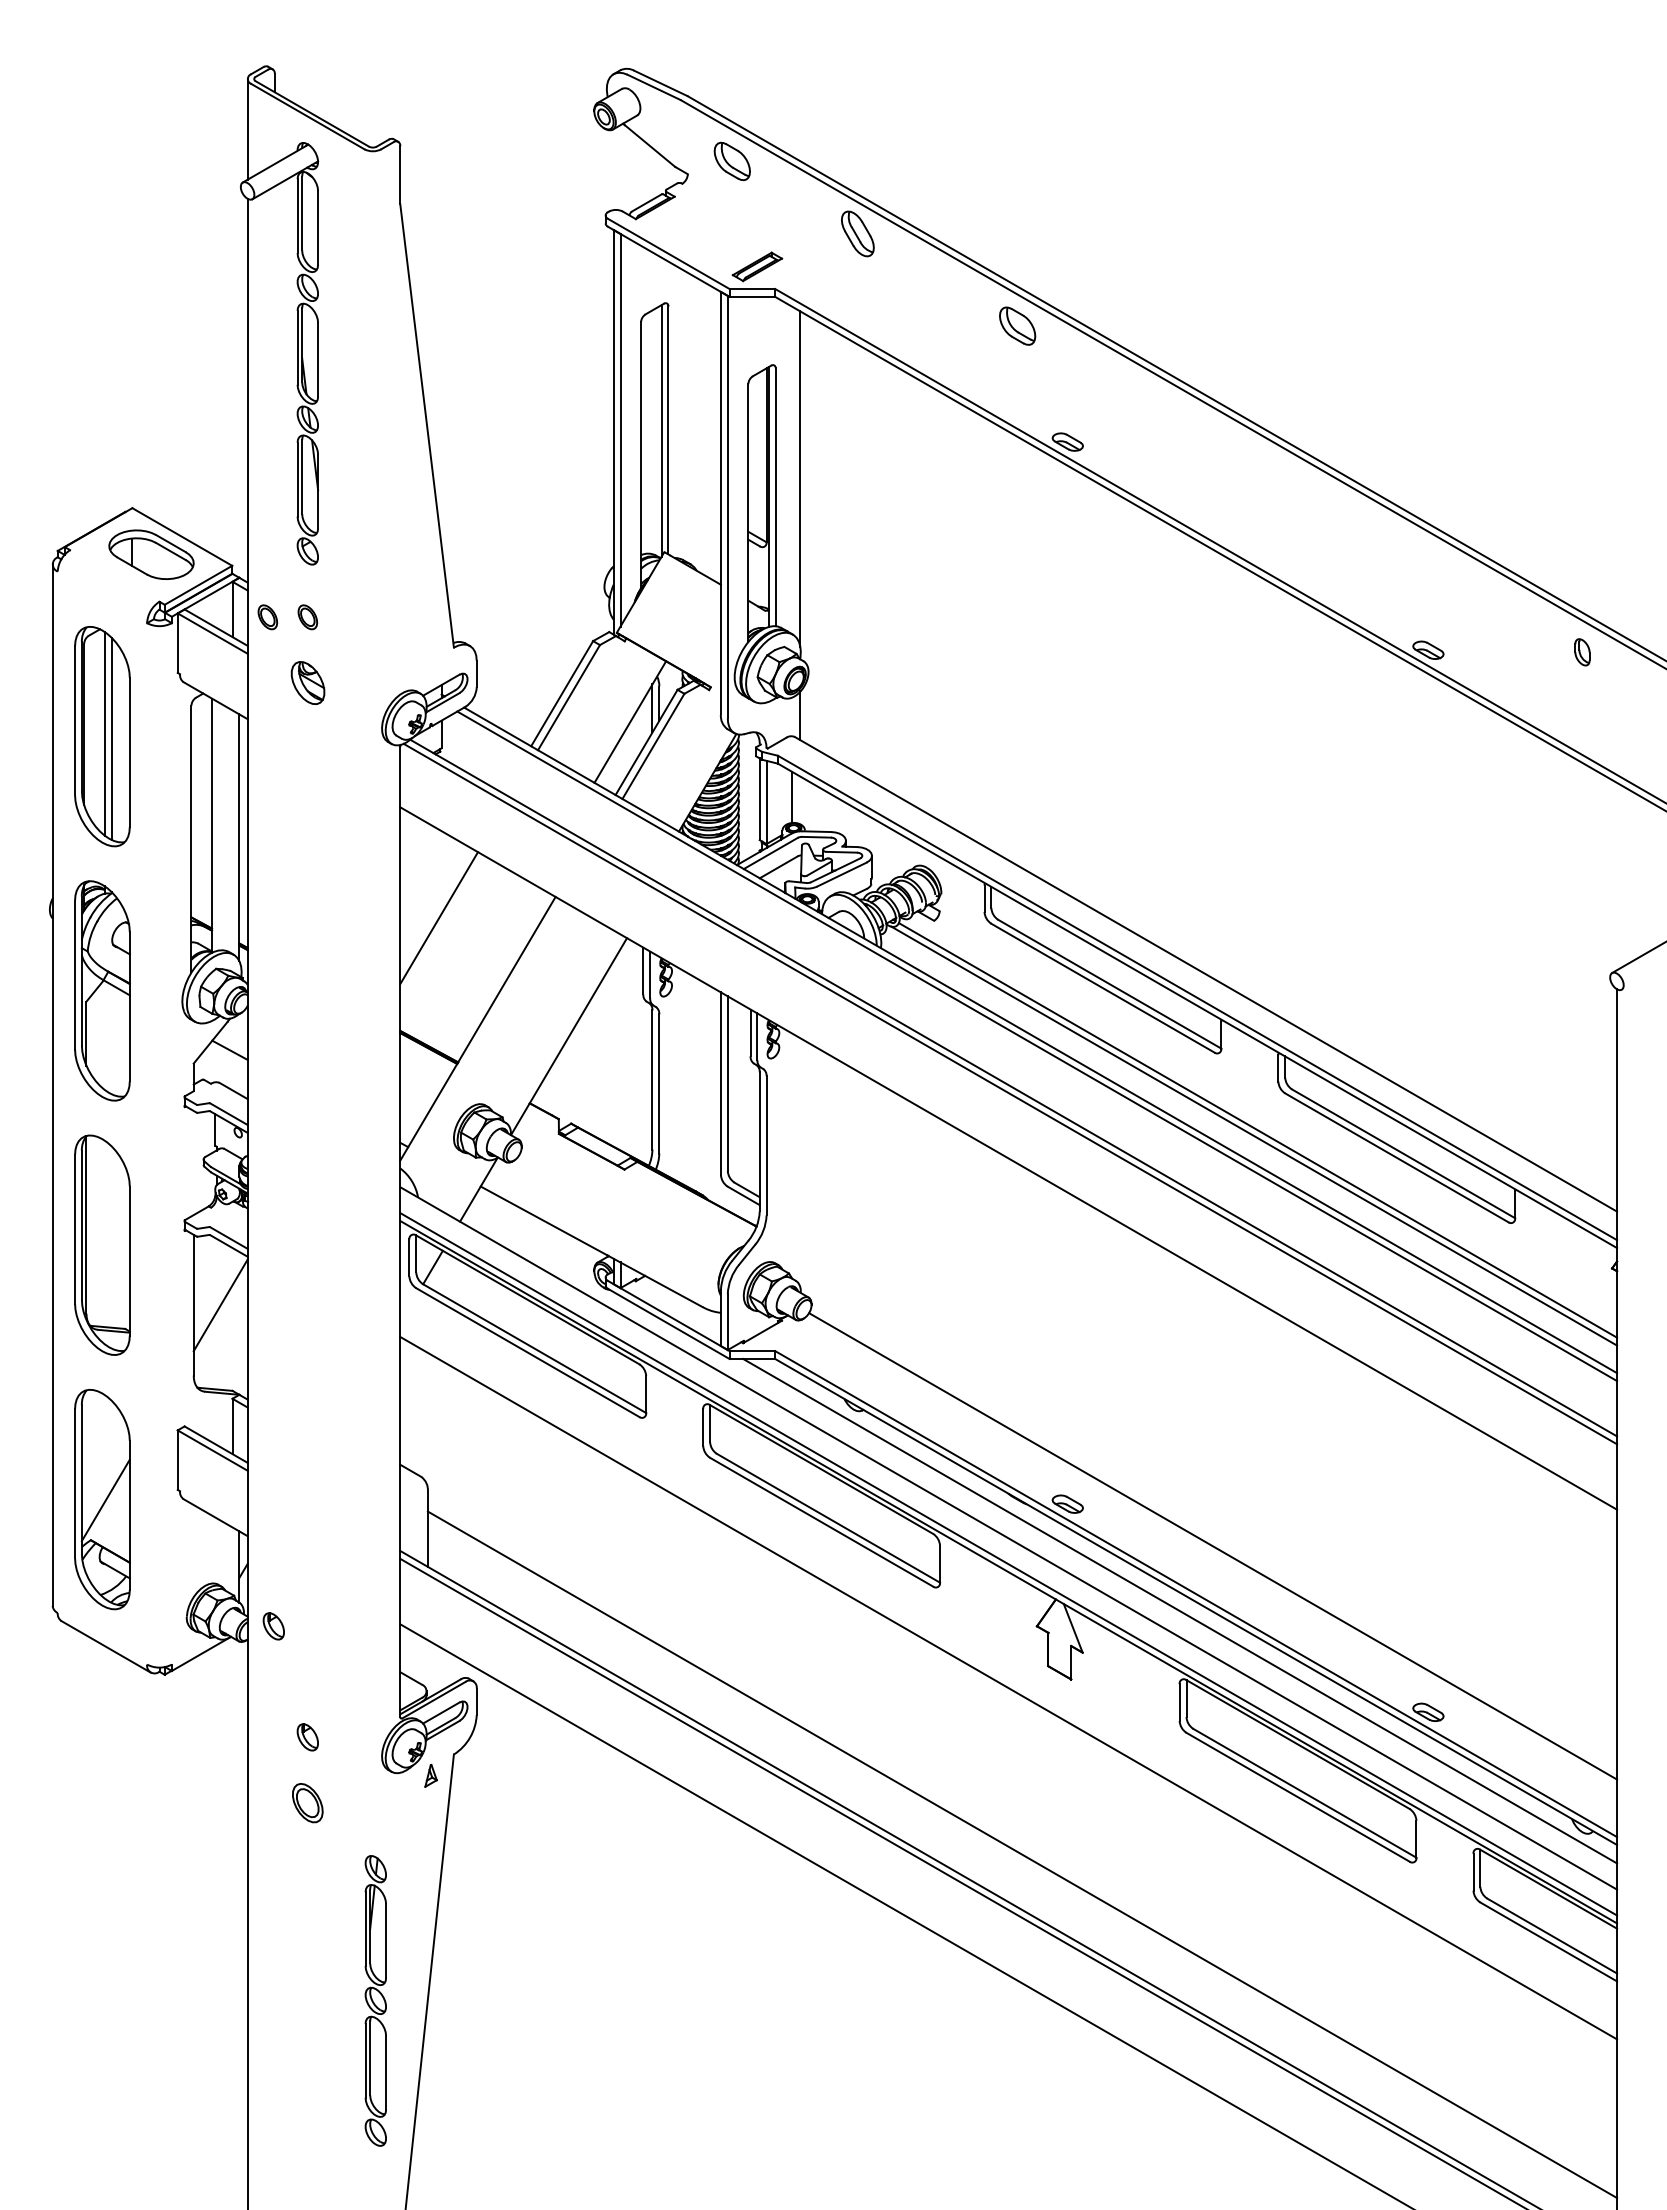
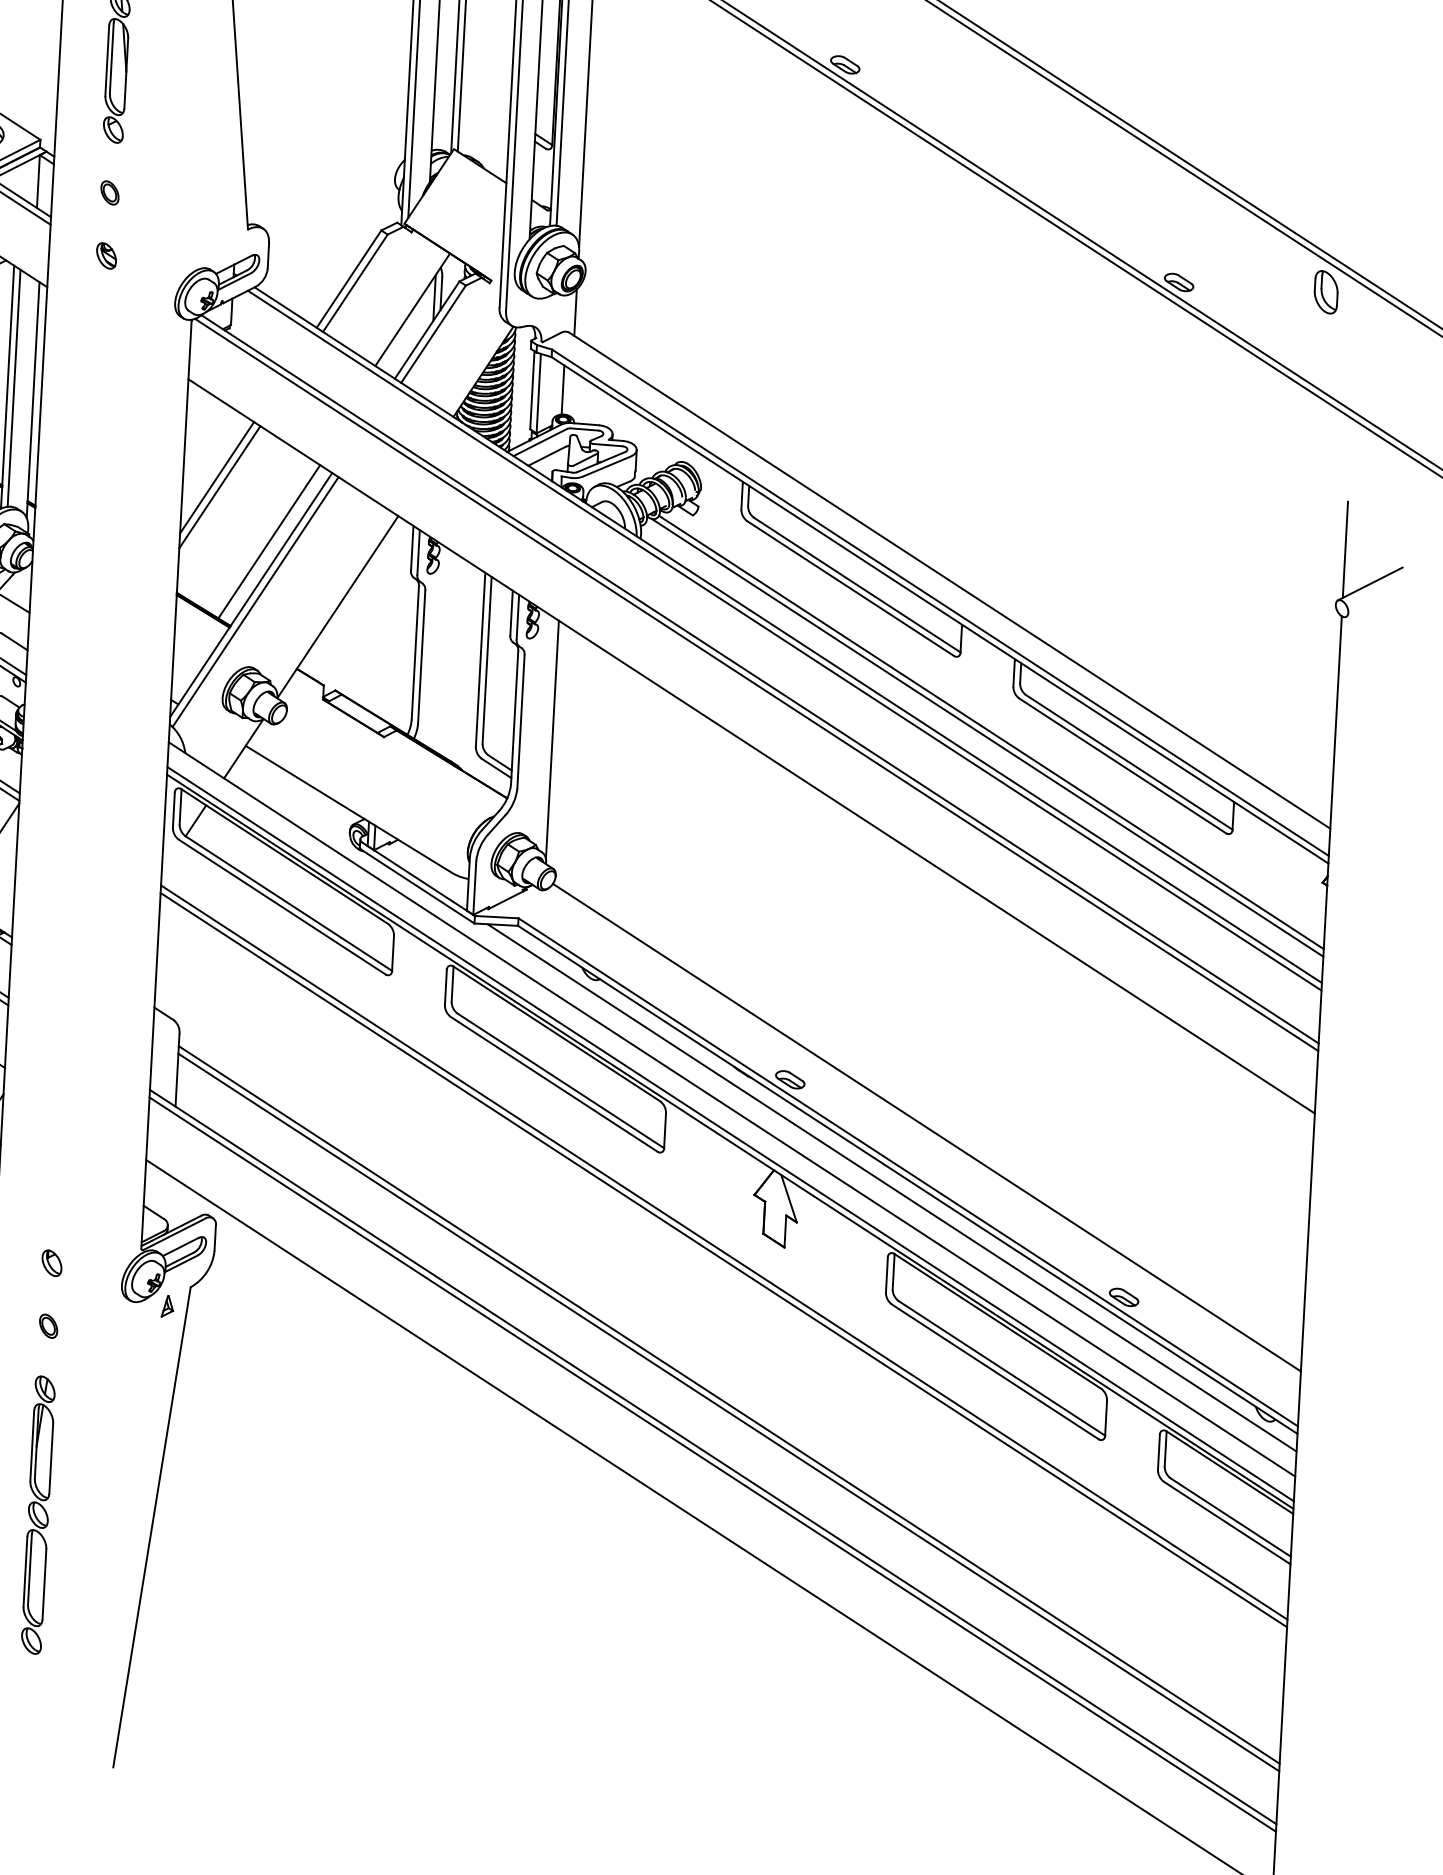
part: (267, 617) -> (71, 191), removed
part: (1582, 652) -> (1326, 292), size x1.67
part: (307, 683) -> (106, 256), size x0.62
line: (218, 826) -> (13, 388), added
line: (435, 908) -> (216, 477), added
line: (1617, 919) -> (1345, 549), added
line: (493, 972) -> (268, 542), added
line: (482, 1035) -> (255, 601), added
line: (800, 1163) -> (552, 740), added
part: (273, 1626) -> (24, 1155), removed
line: (1008, 1695) -> (723, 1259), added
part: (307, 1803) -> (48, 1326), size x0.62
line: (1022, 1846) -> (729, 1404), added
part: (375, 2000) -> (38, 1514), moved

